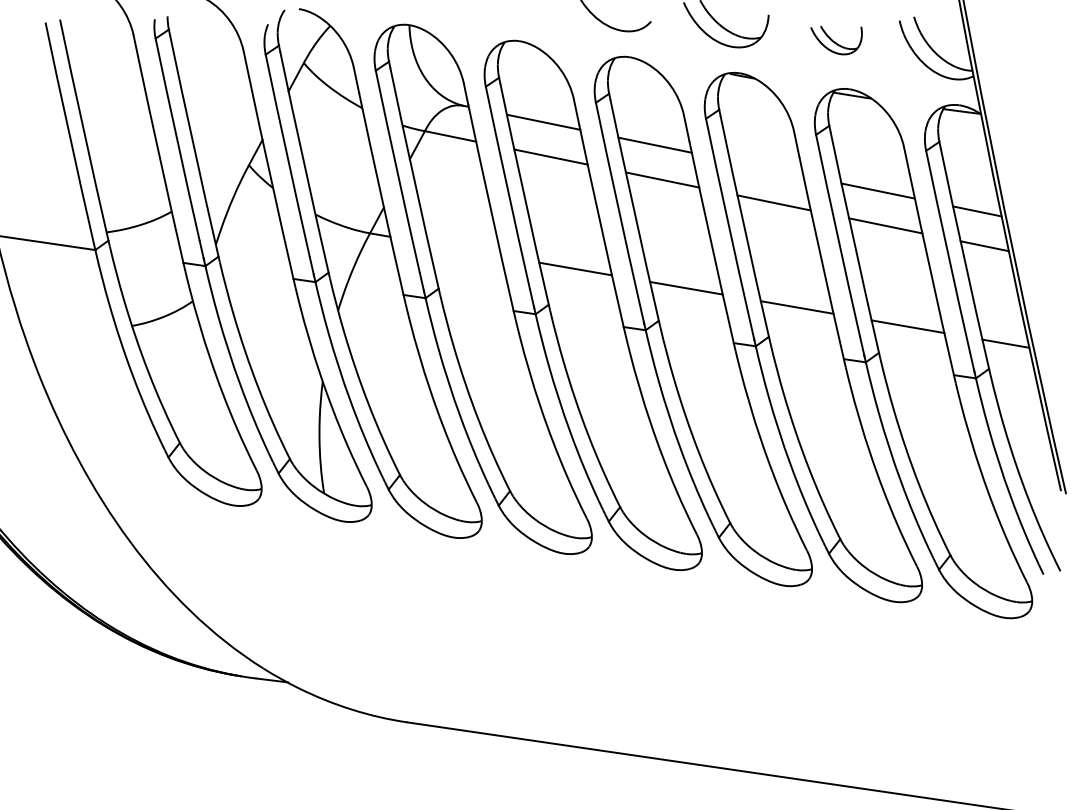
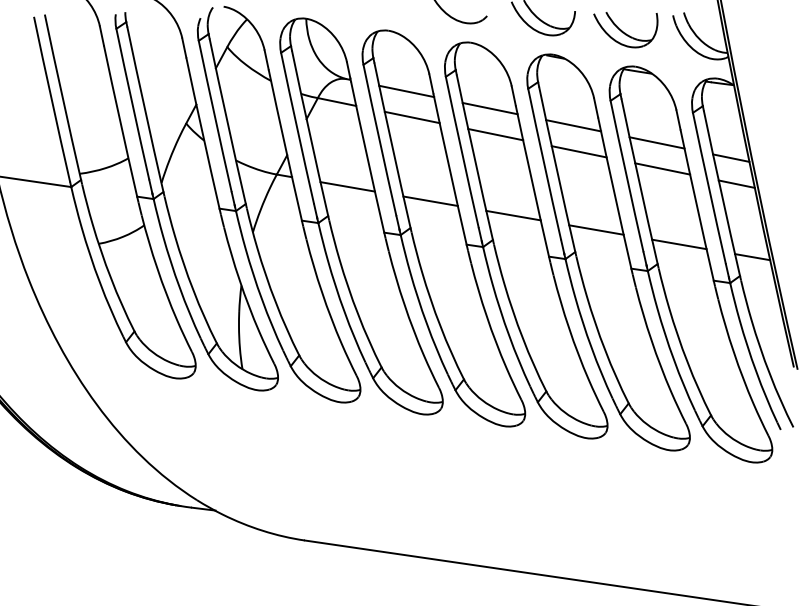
part: (836, 40) -> (625, 30), size x1.67
line: (766, 167) -> (573, 125), added
line: (464, 249) -> (347, 186), added

